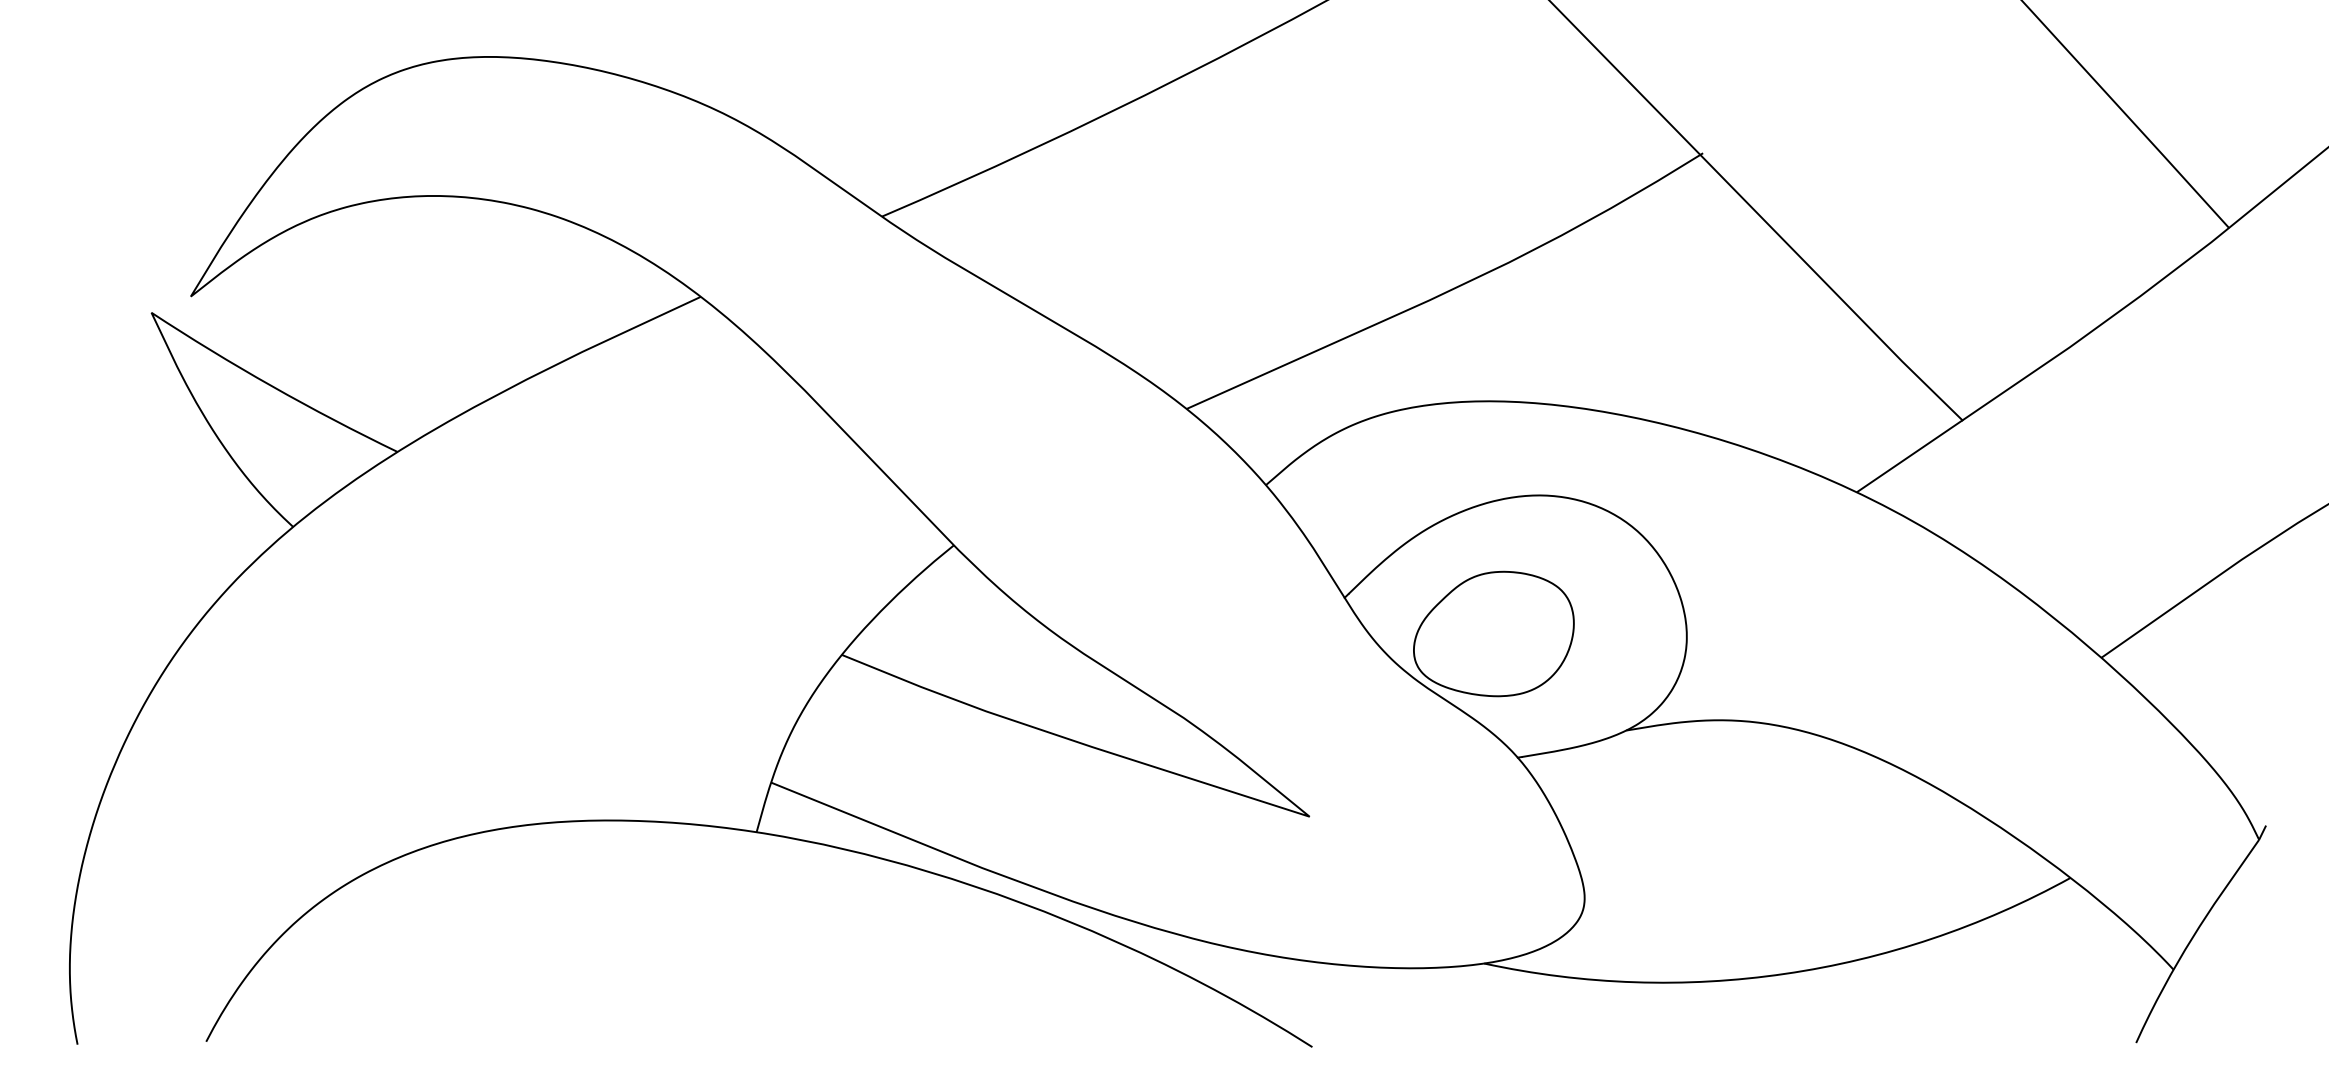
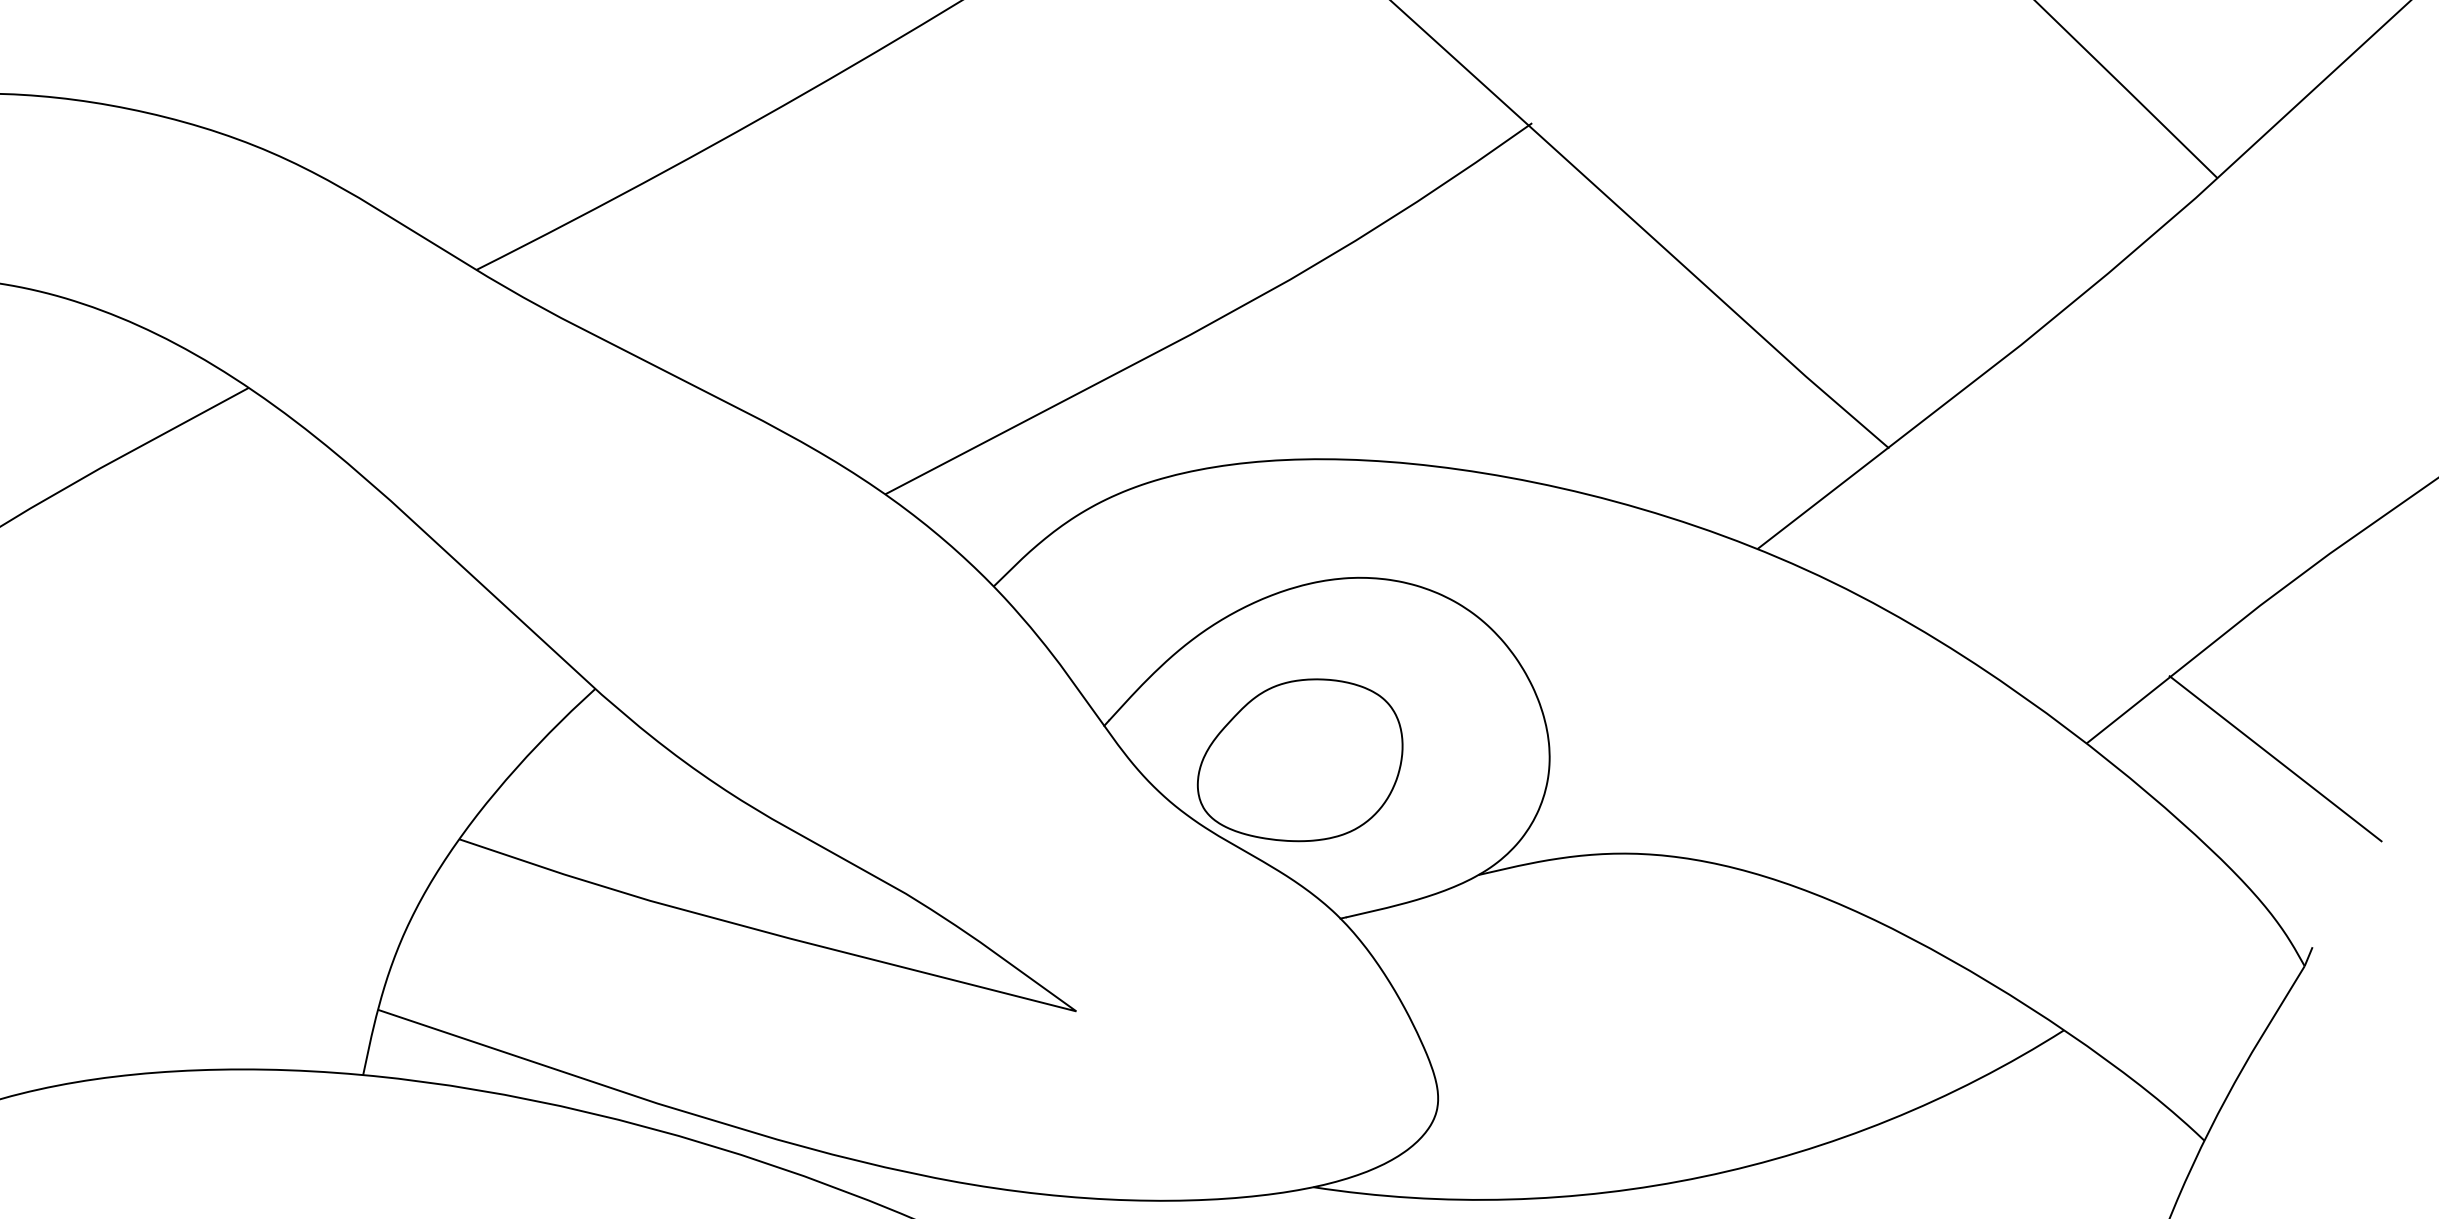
line: (2246, 678) -> (2275, 758), added

